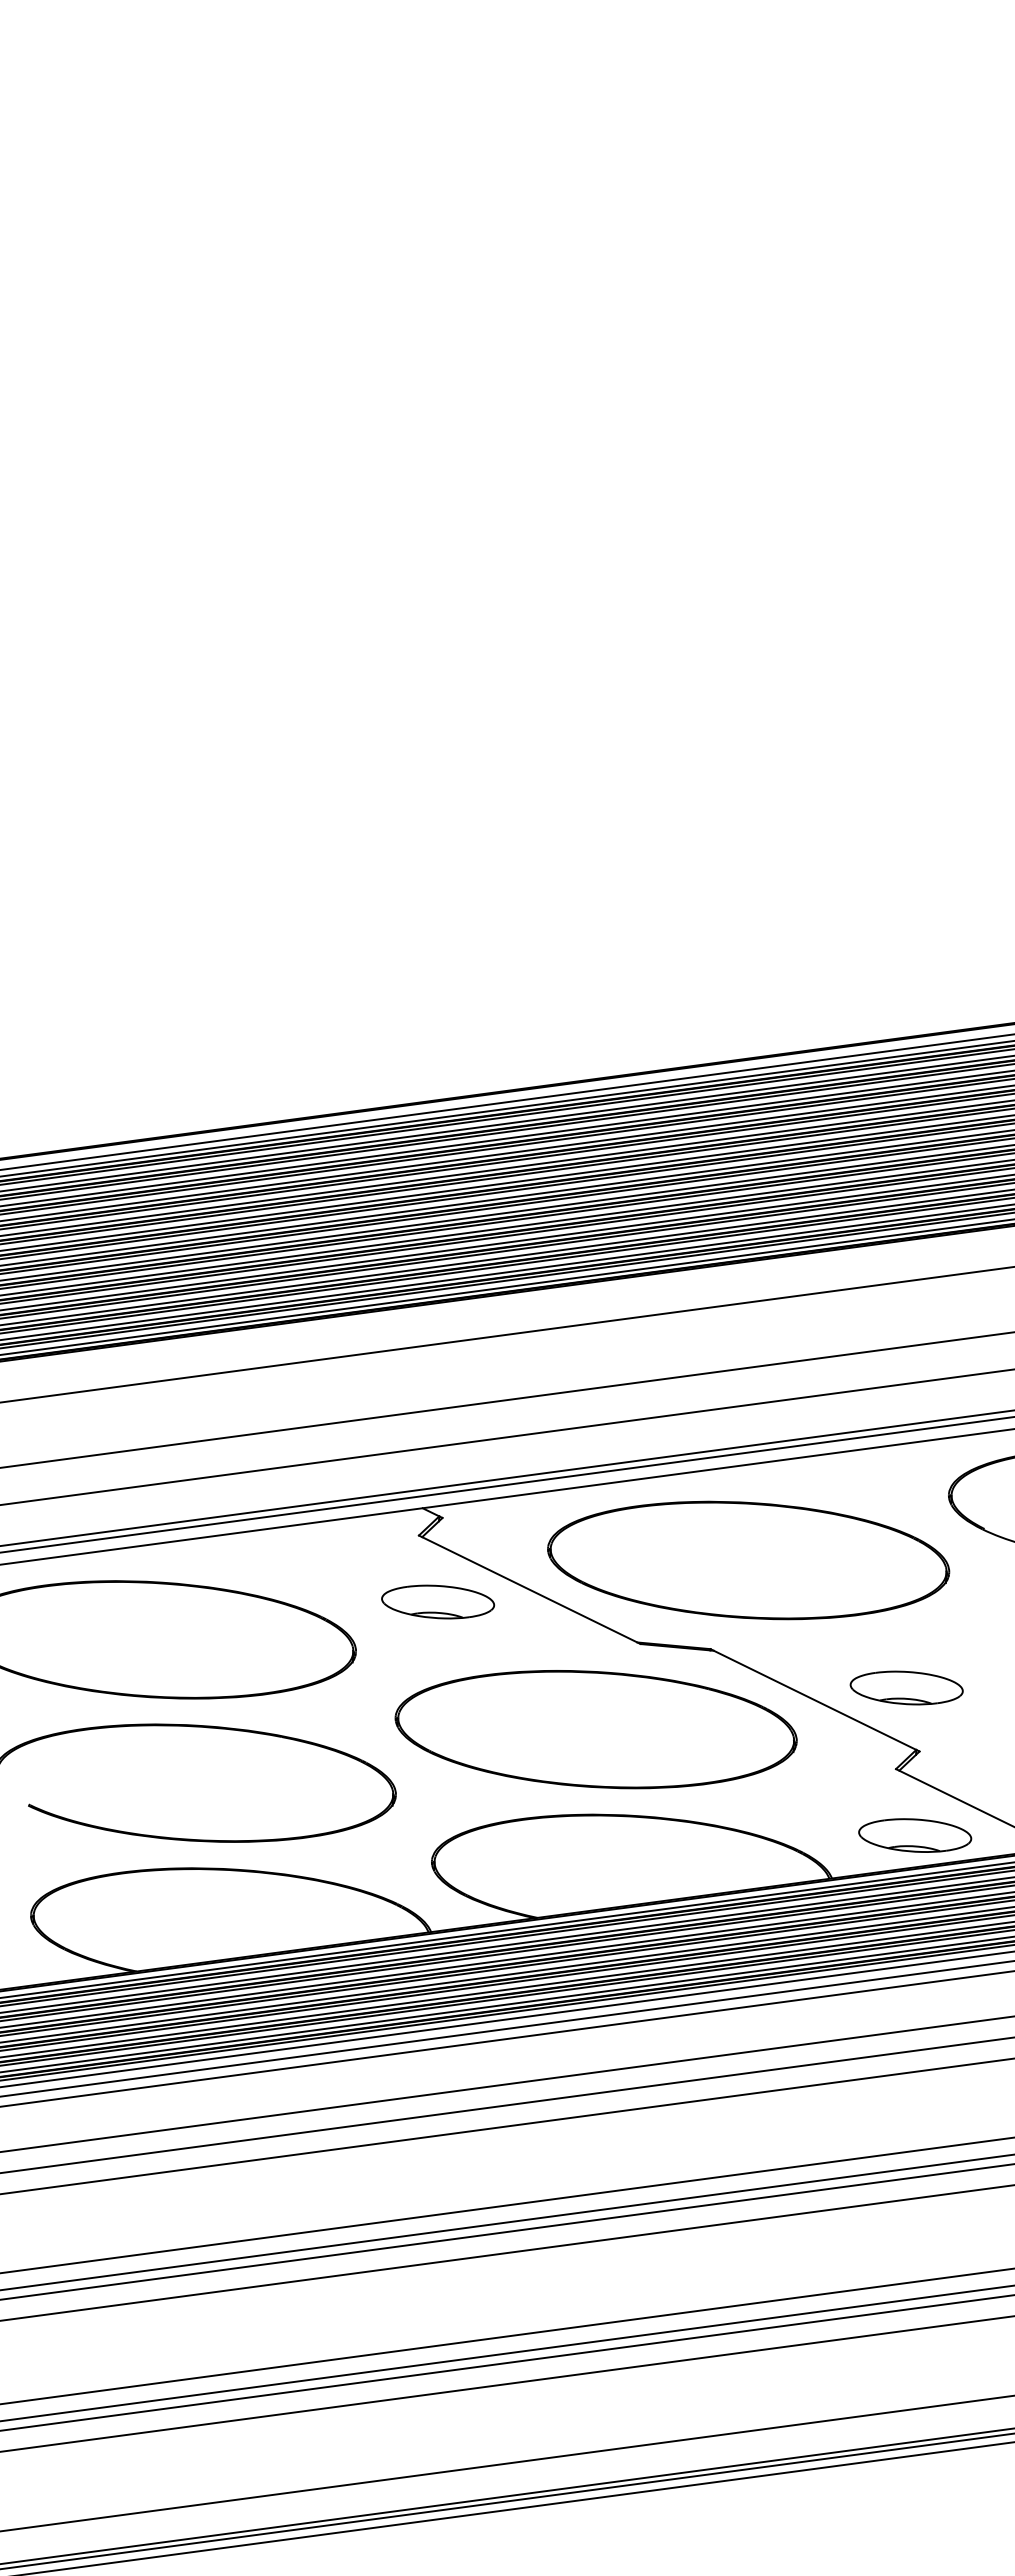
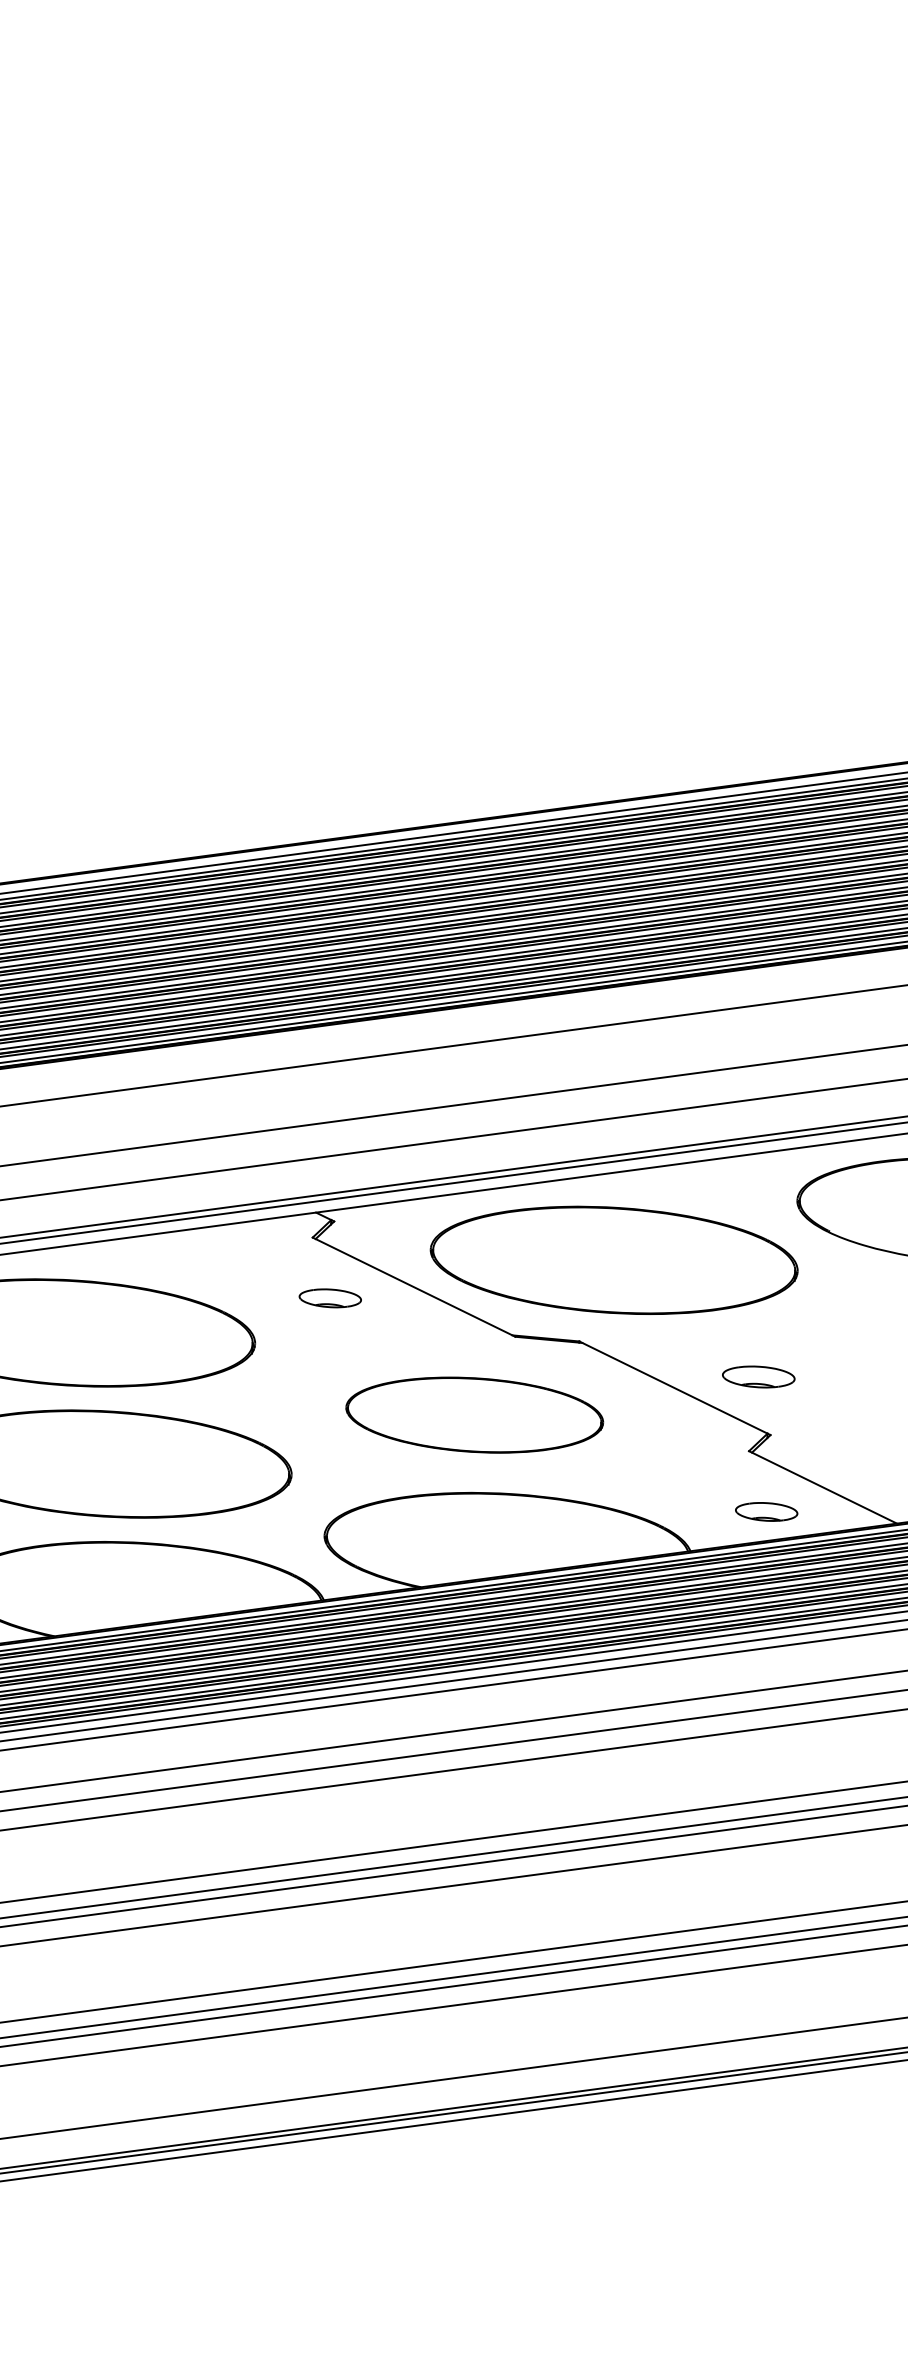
part: (438, 1601) -> (330, 1297), size x0.6
part: (906, 1687) -> (758, 1376), size x0.7
part: (595, 1729) -> (474, 1414), size x0.7
part: (915, 1835) -> (766, 1511), size x0.6

